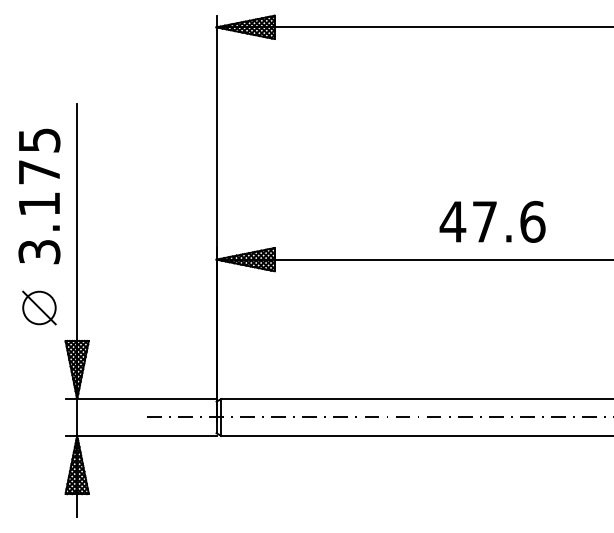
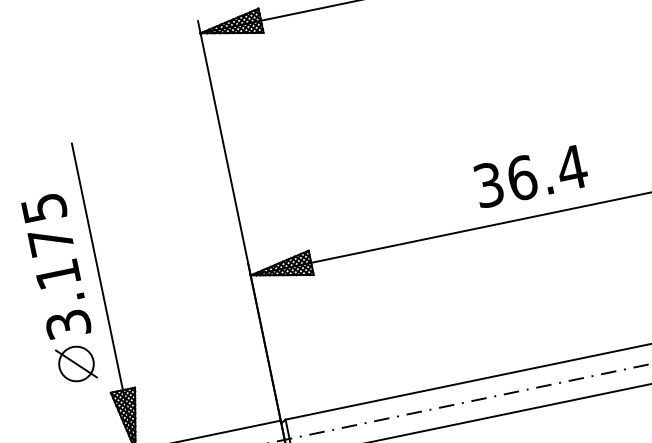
text: (39, 196) -> (56, 266), moved
text: (492, 221) -> (530, 176), 47.6 -> 36.4

